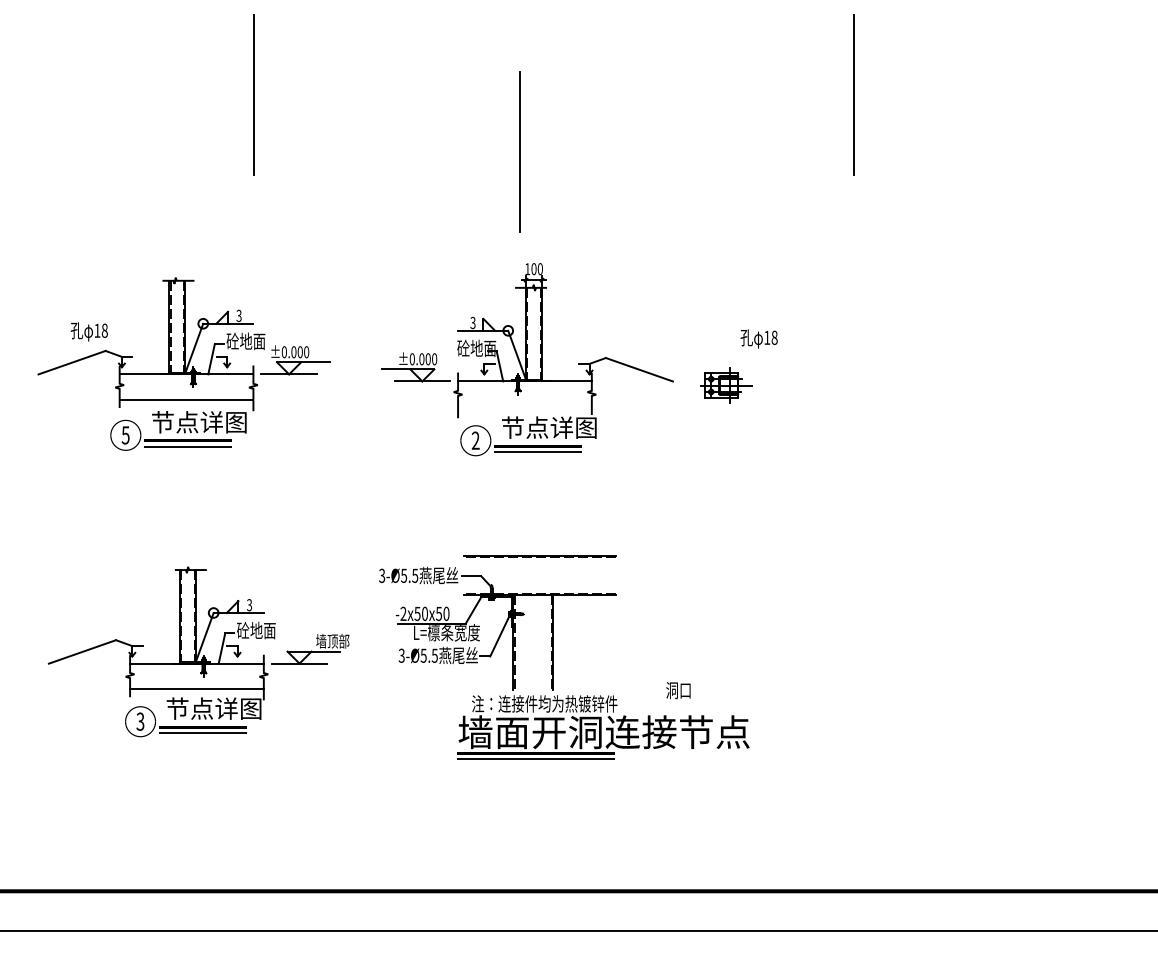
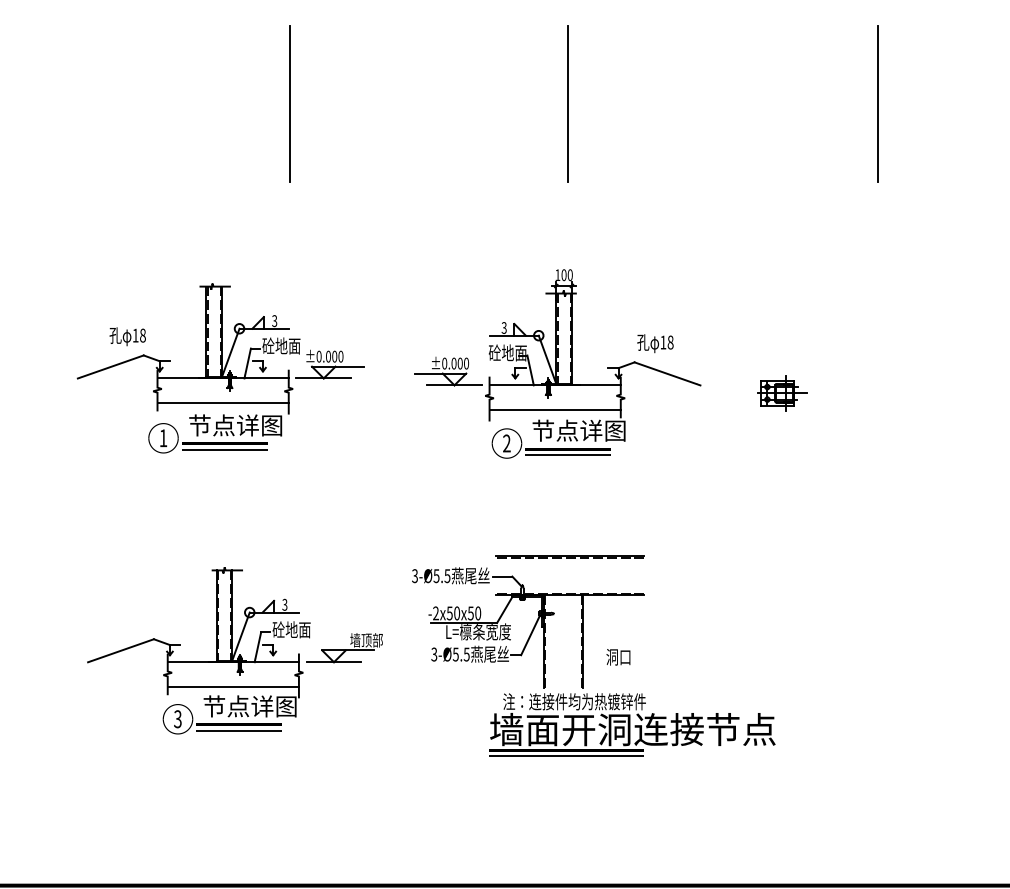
line: (519, 151) -> (567, 103), moved
text: (758, 338) -> (654, 343), moved
part: (726, 385) -> (782, 393), moved
line: (524, 406) -> (554, 409), added
text: (125, 435) -> (163, 438), 5 -> 1
text: (678, 690) -> (618, 657), moved

